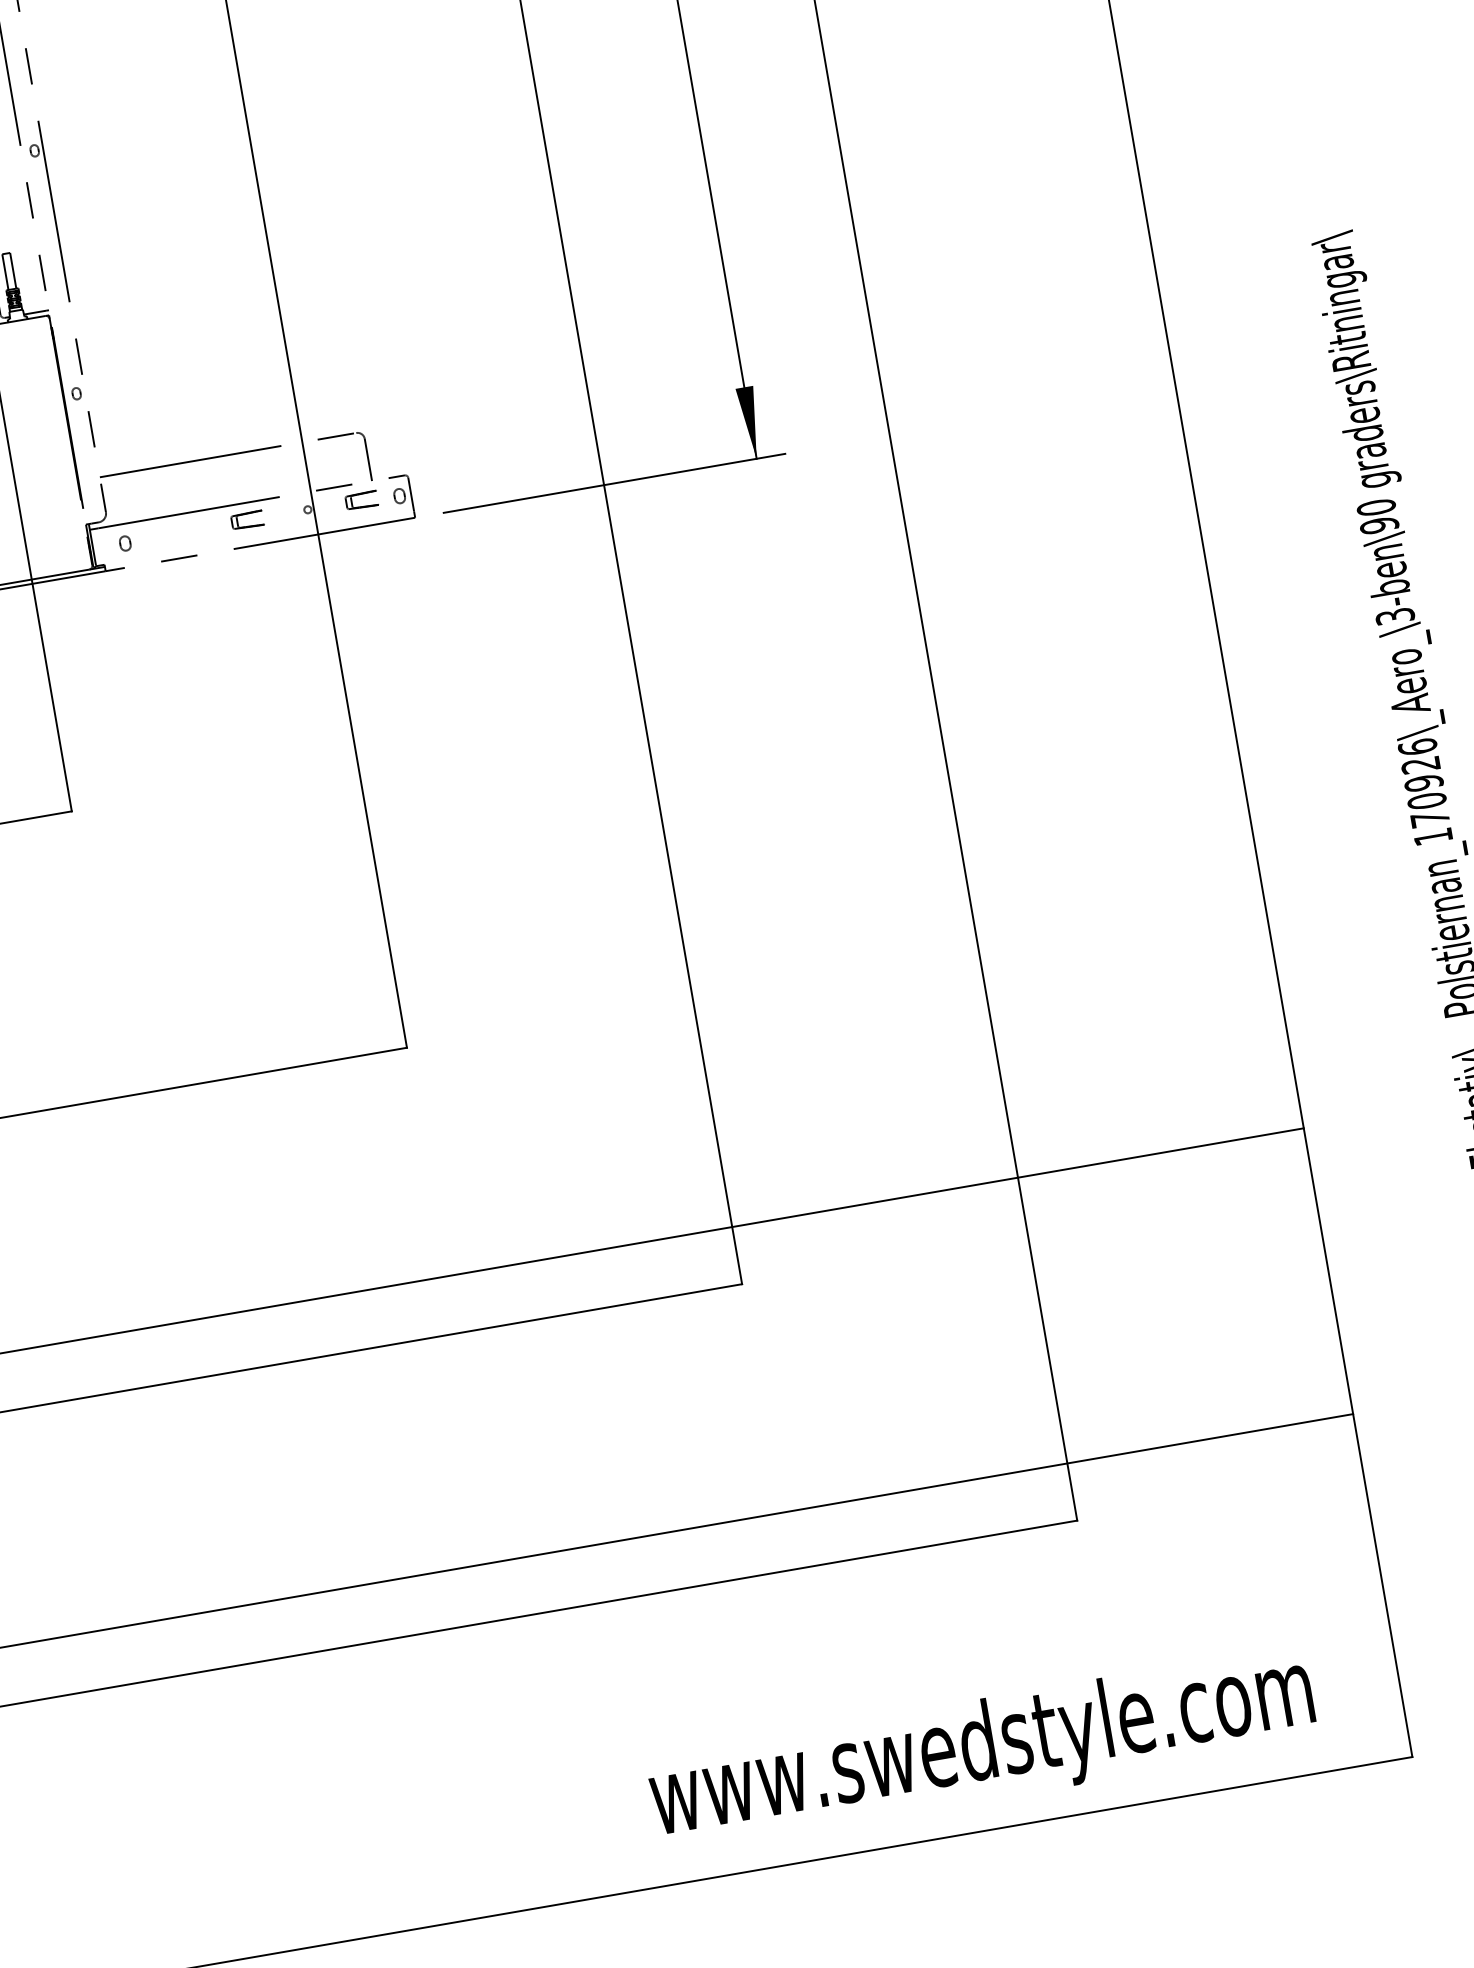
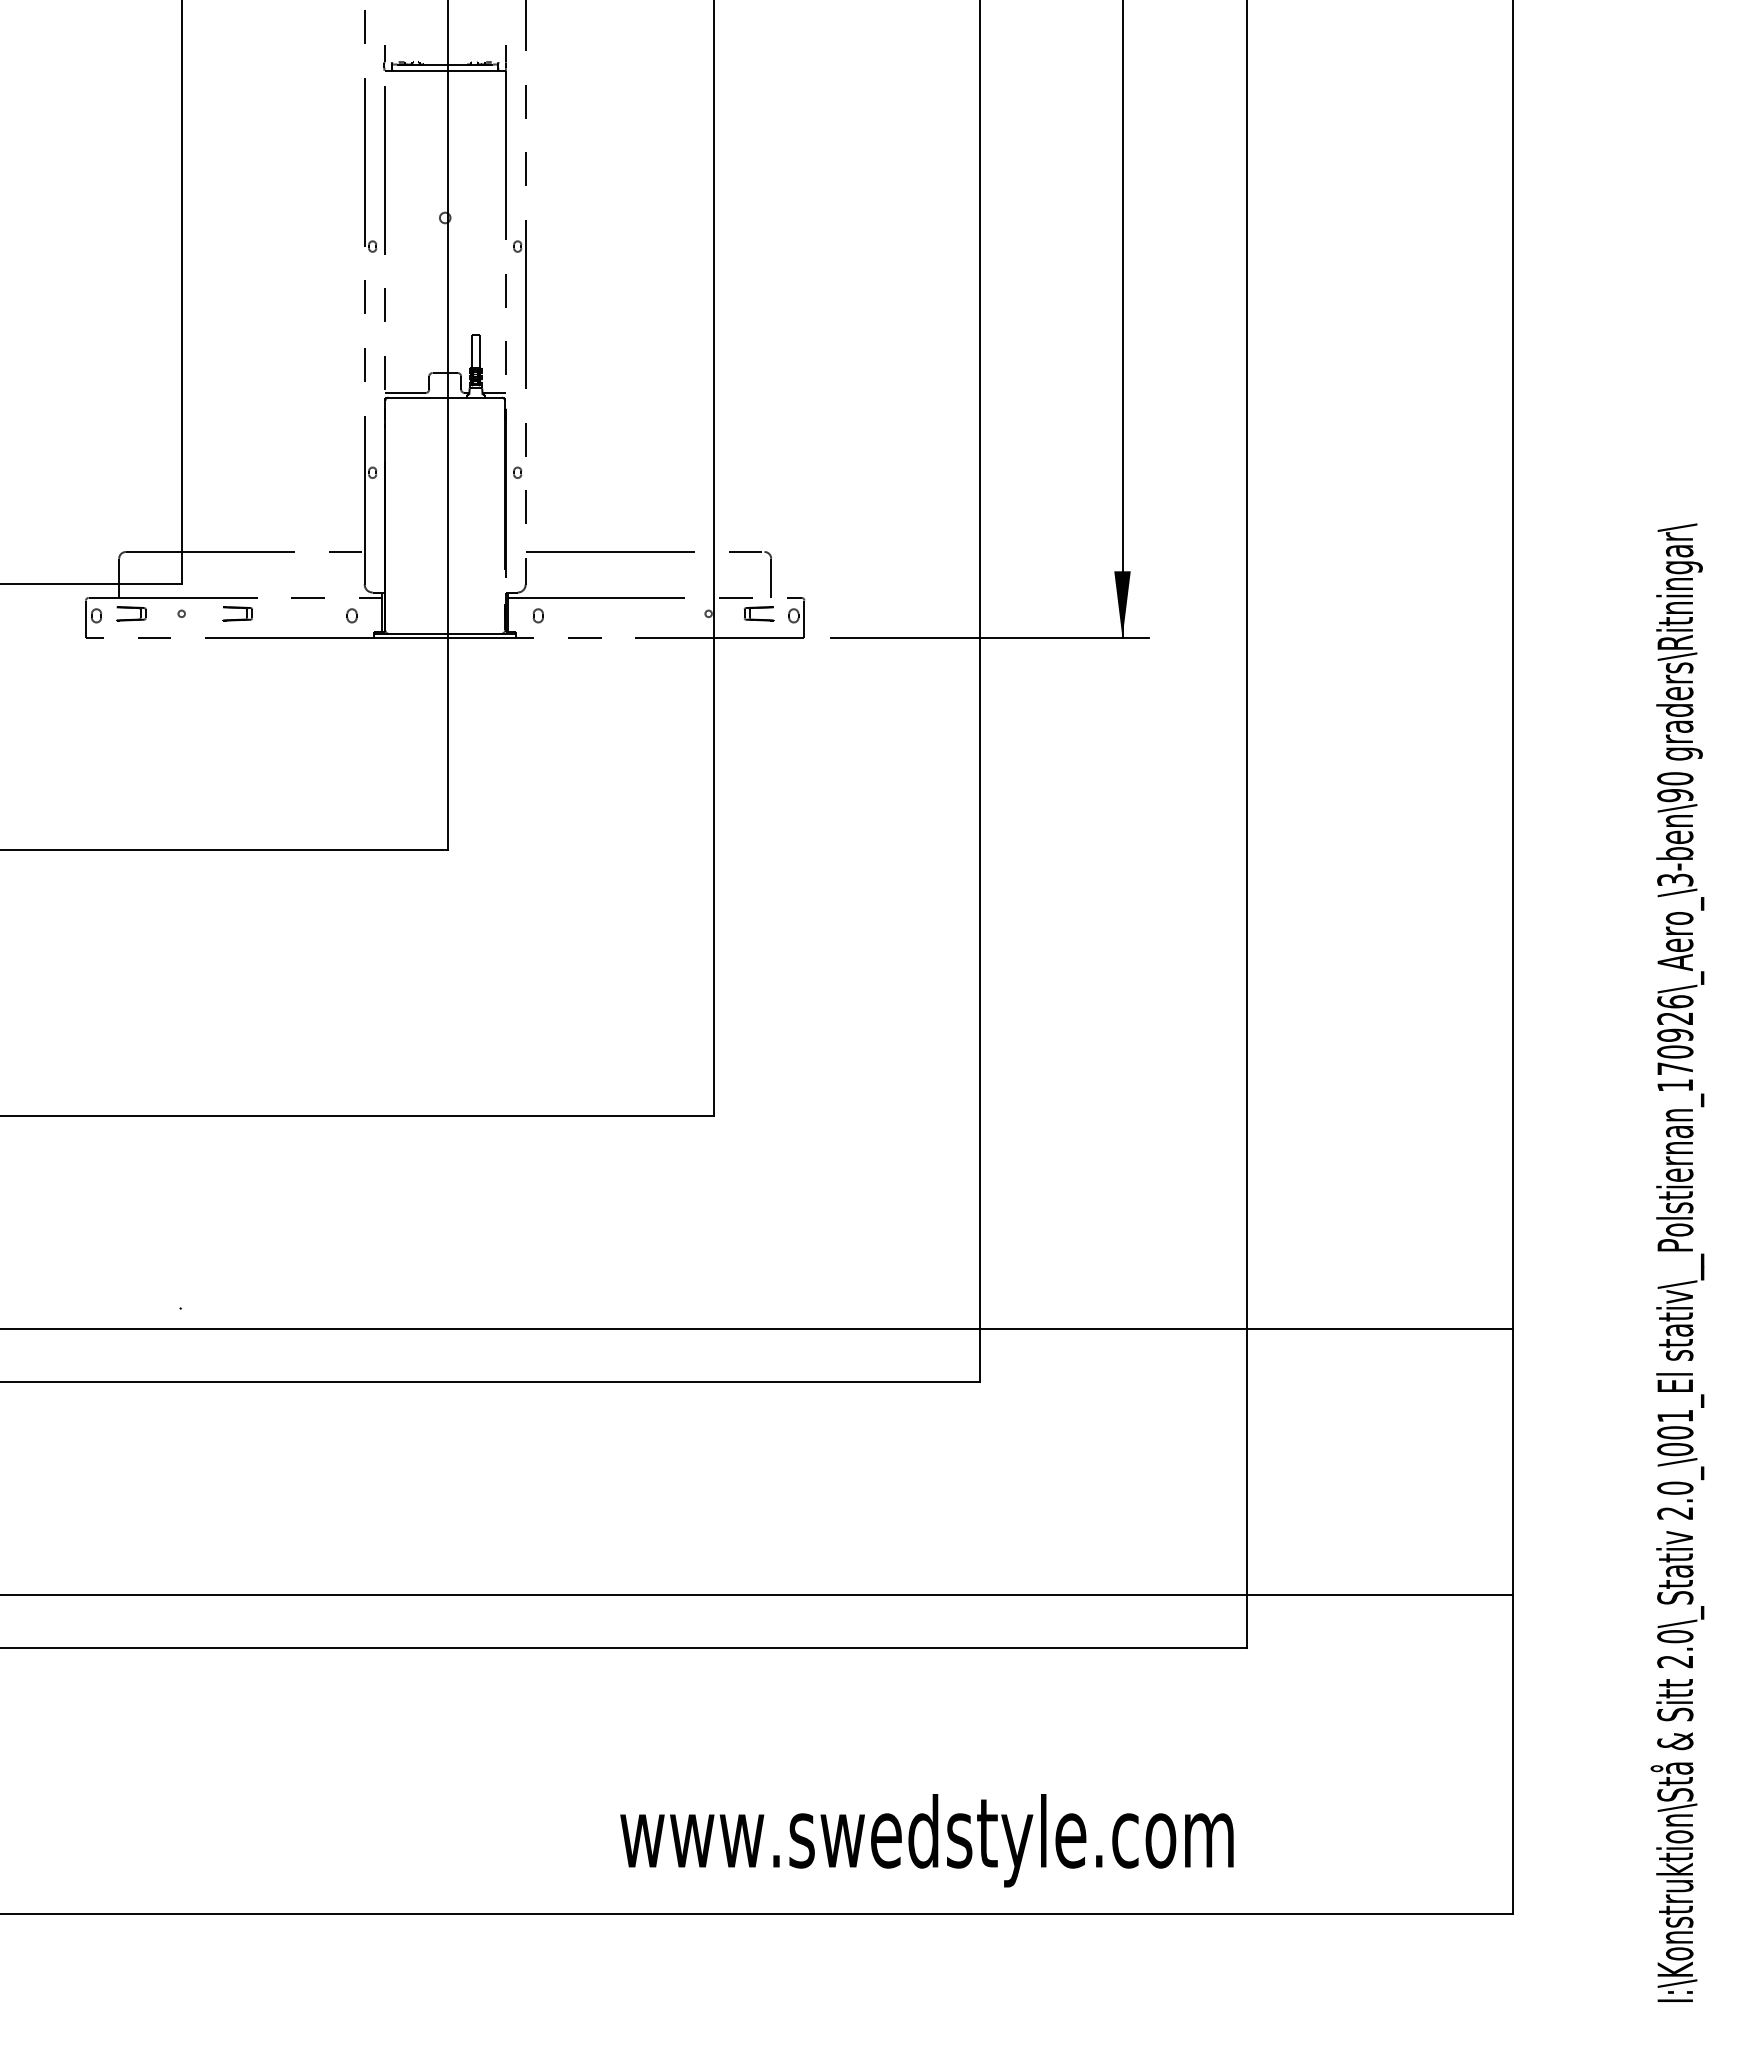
part: (247, 519) -> (652, 613), removed
text: (981, 1749) -> (926, 1840), moved

